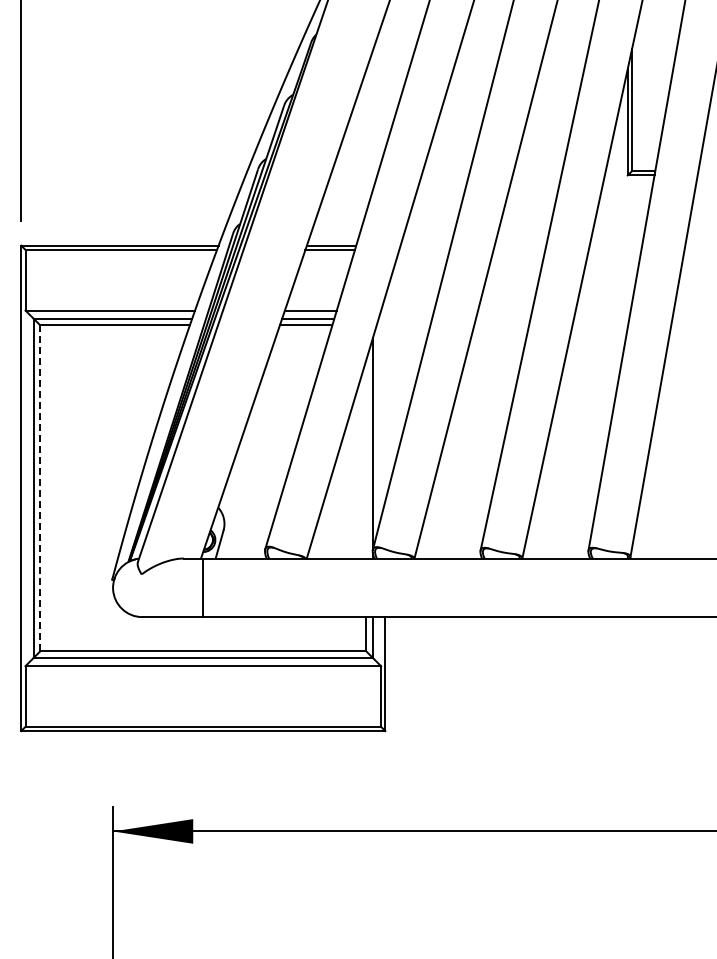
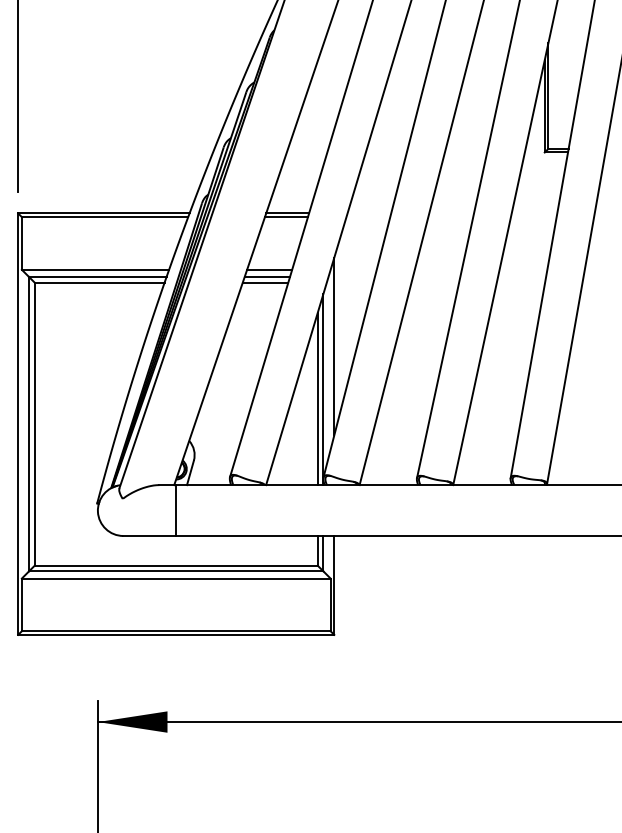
line: (385, 398) -> (334, 346), added
line: (366, 459) -> (317, 399), added
line: (40, 488) -> (34, 424), dashed -> solid

